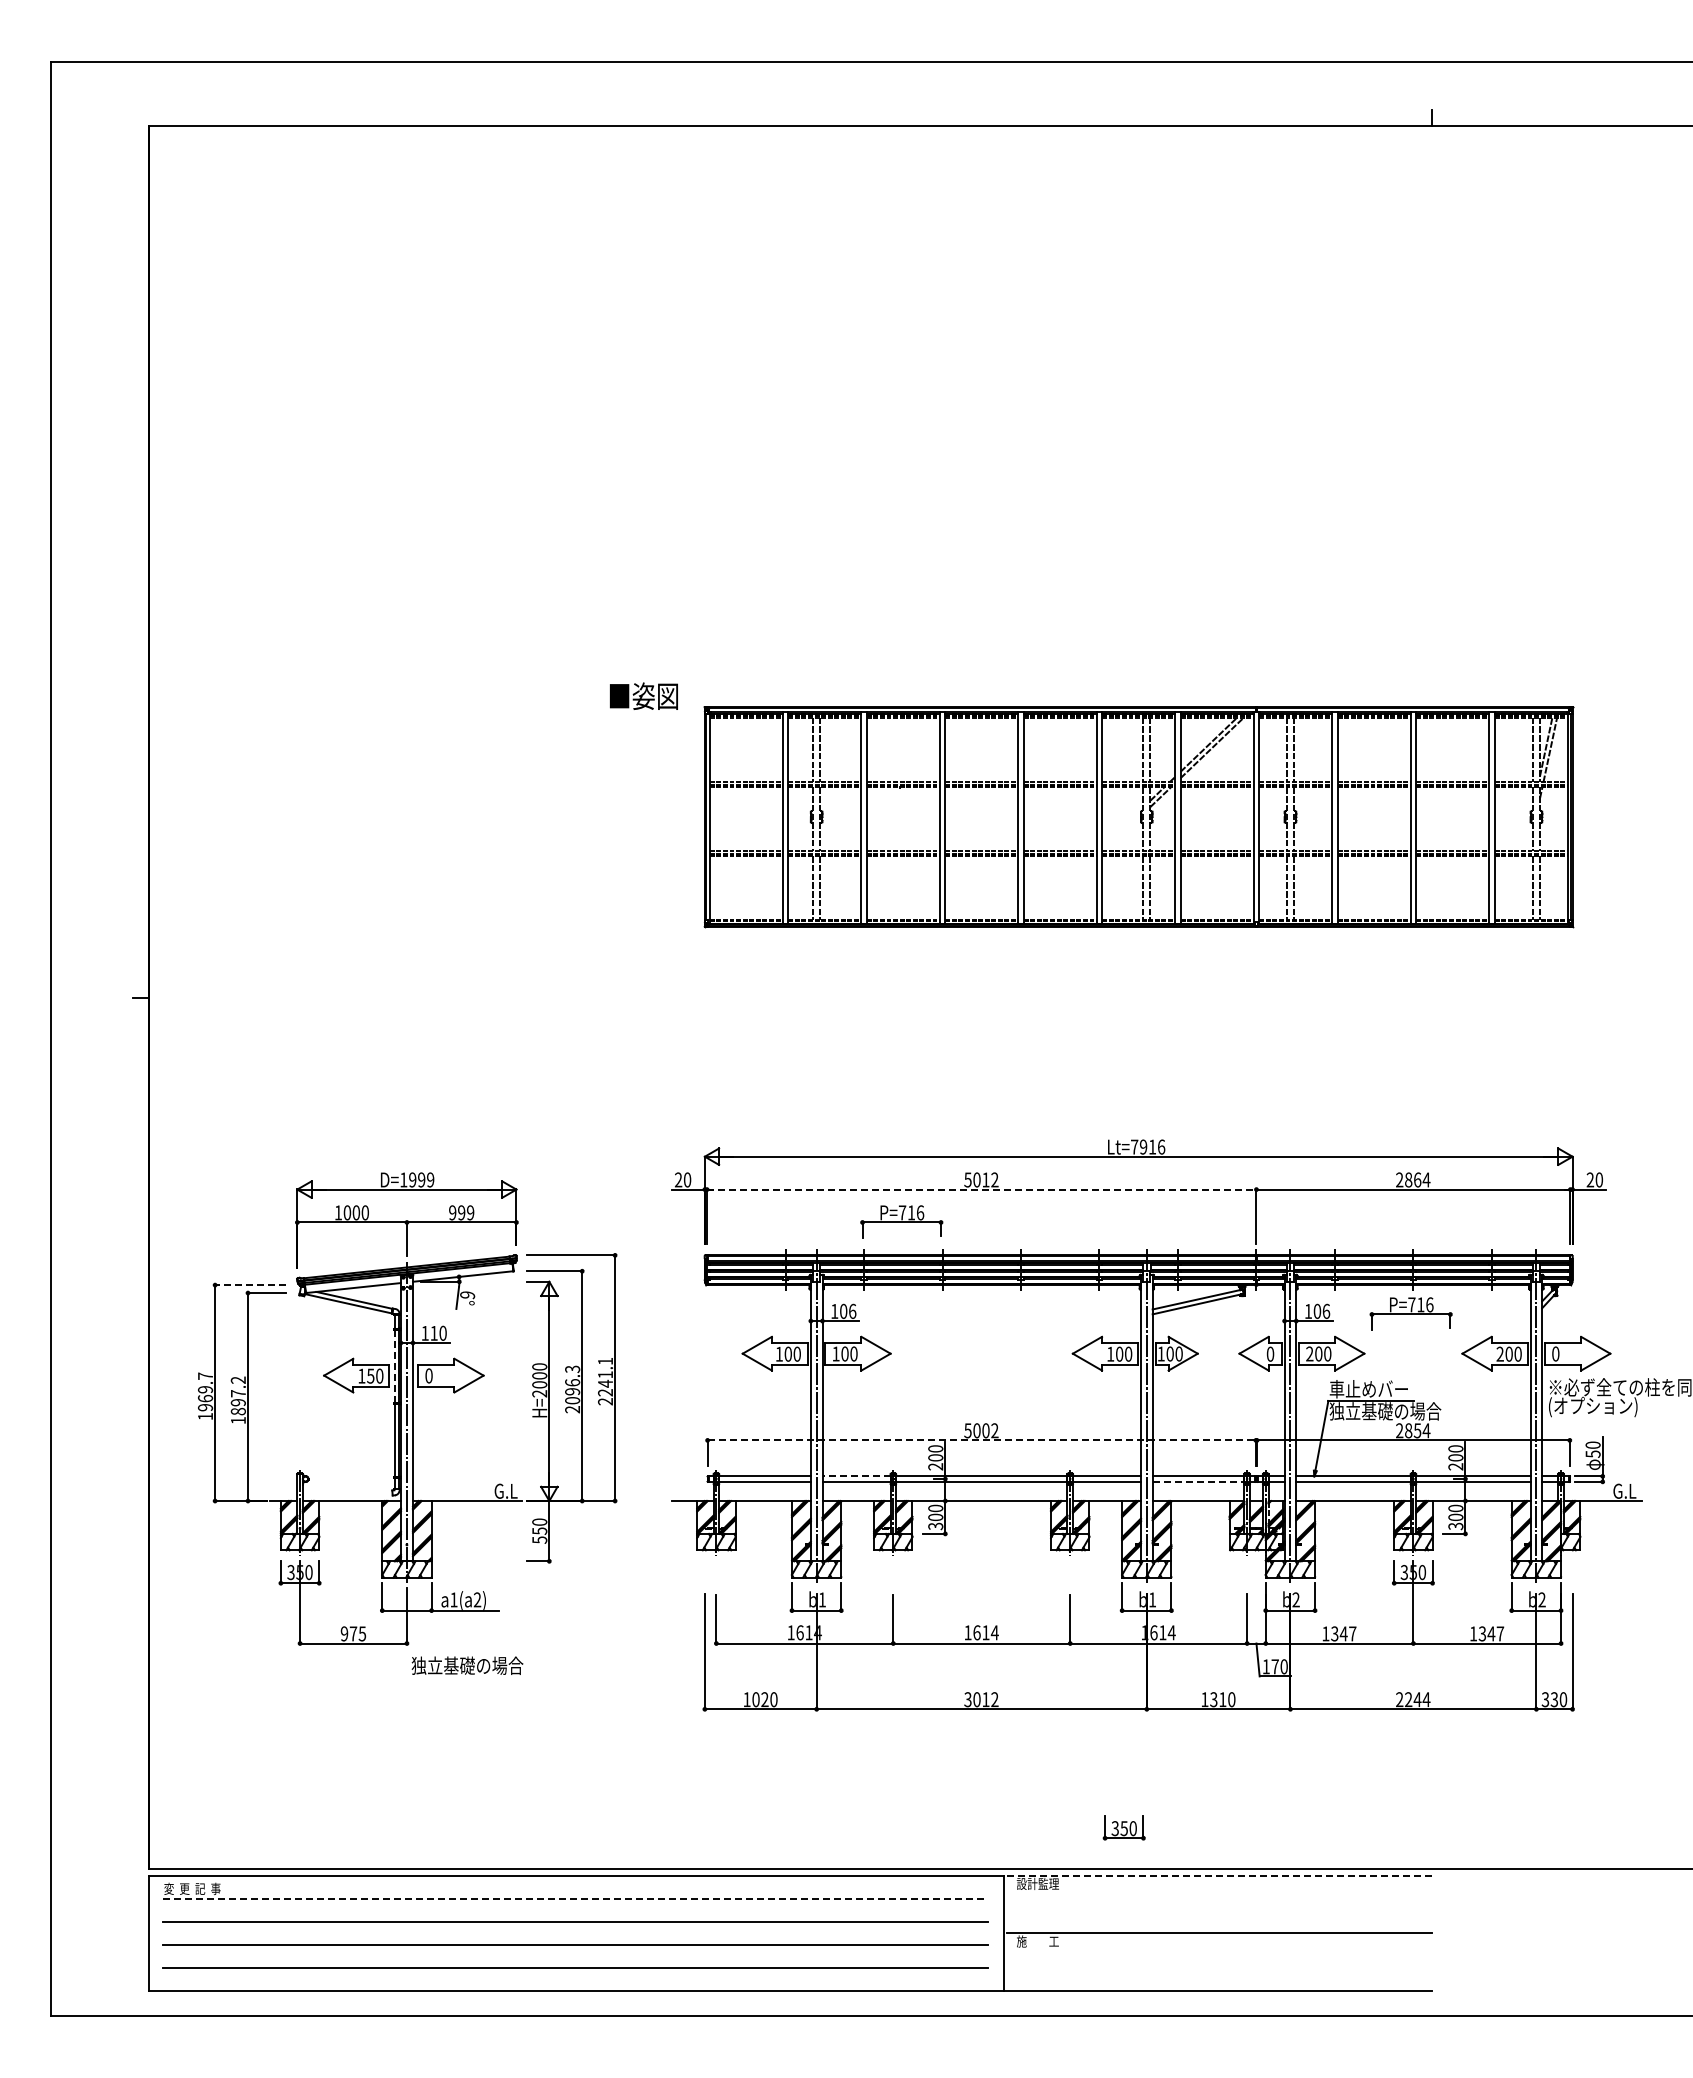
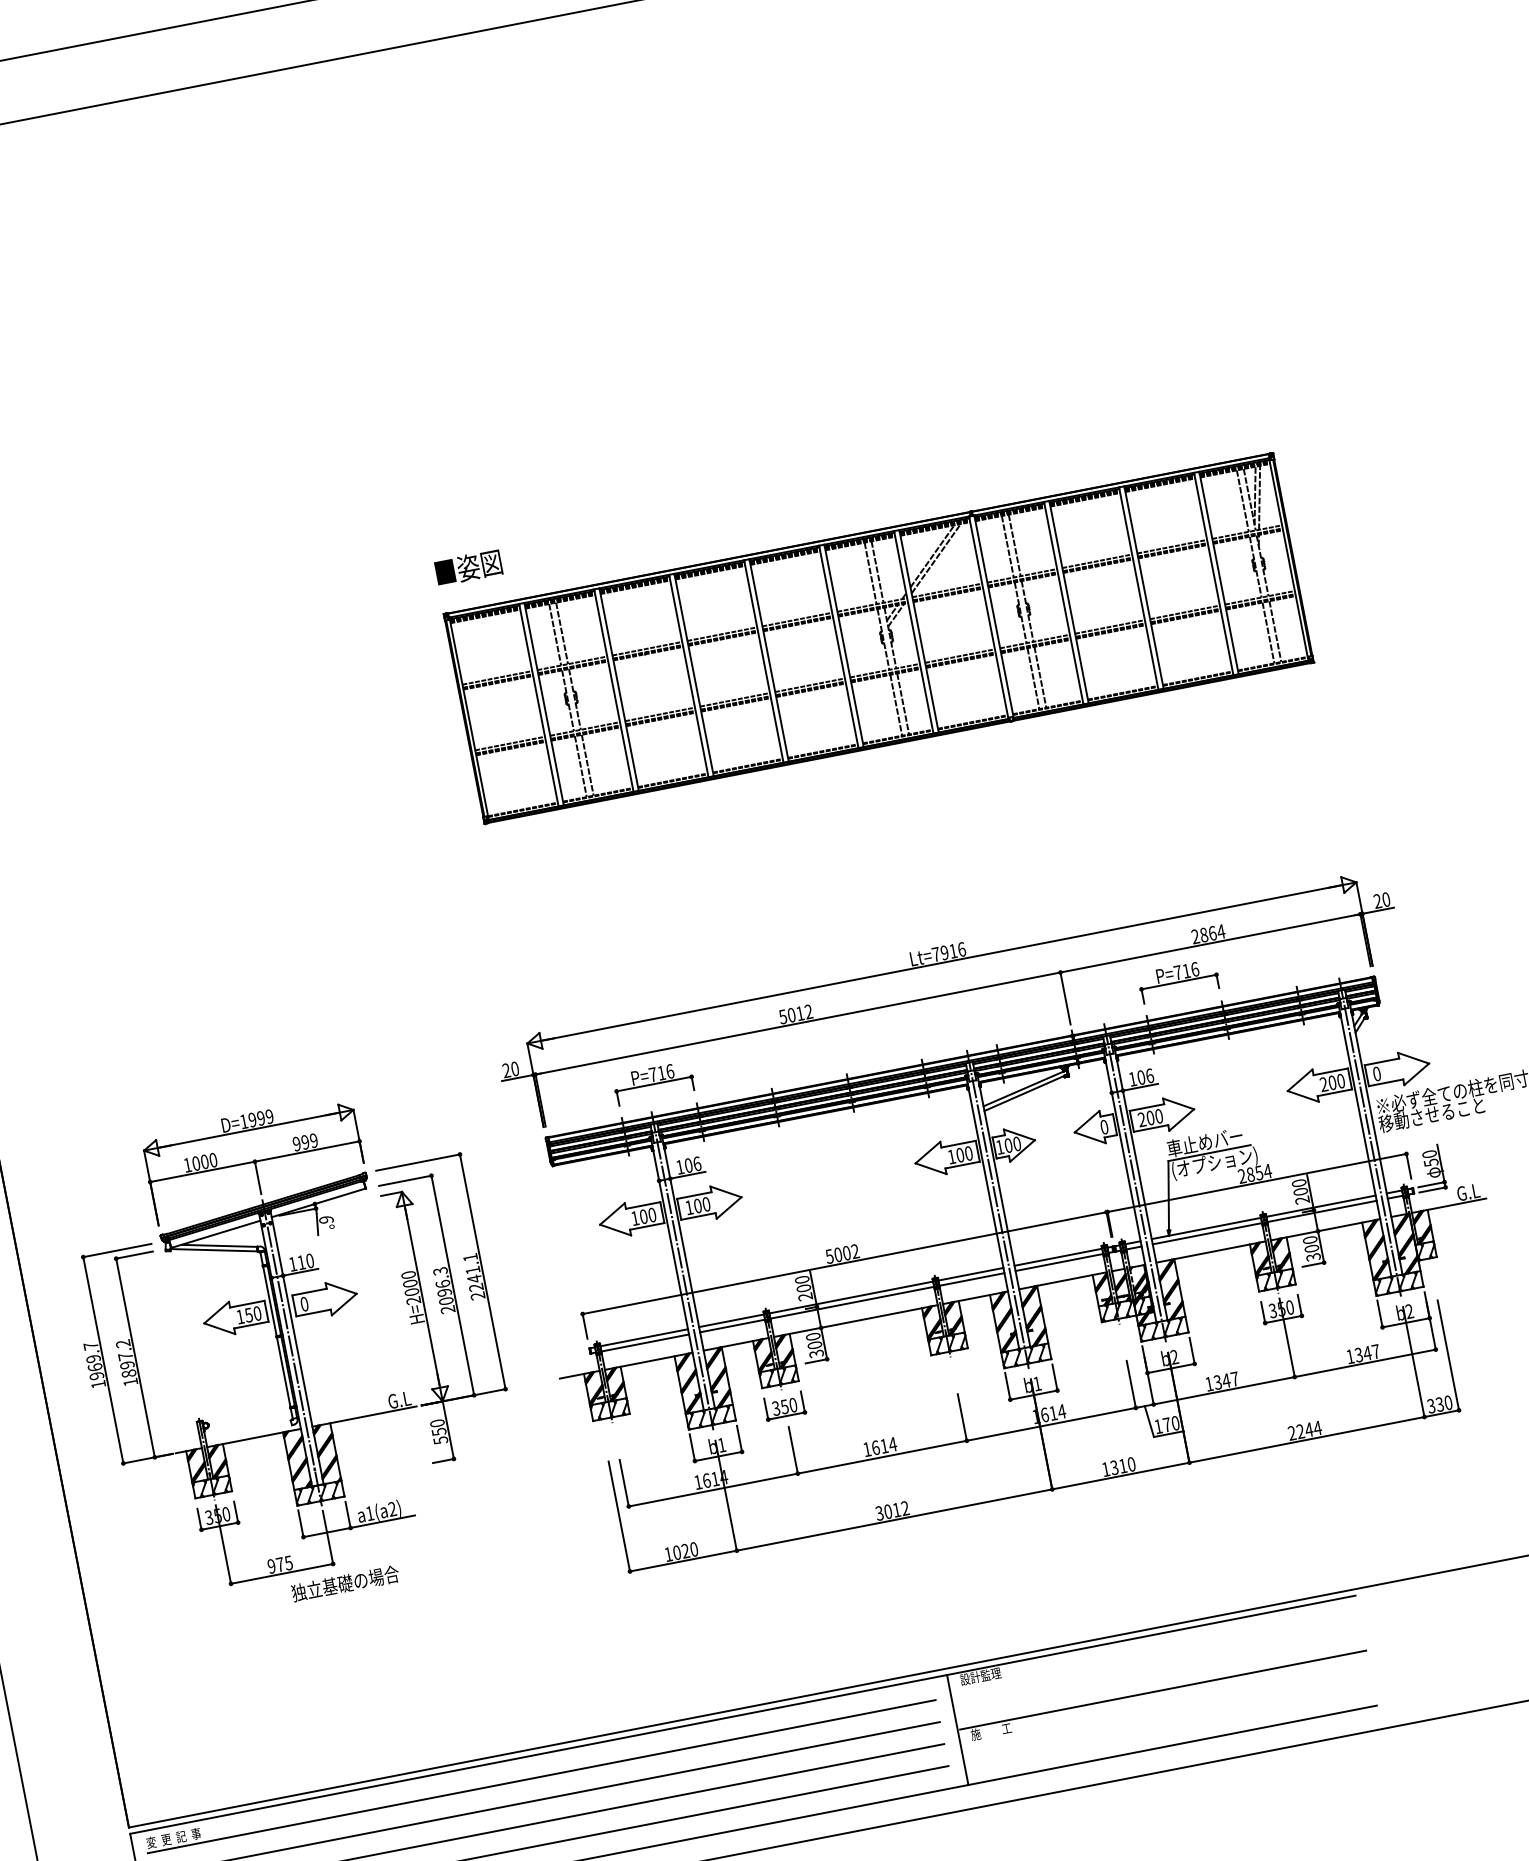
text: (643, 695) -> (468, 567), moved
line: (981, 1189) -> (797, 1023), dashed -> solid
part: (901, 1221) -> (653, 1083), moved
line: (250, 1285) -> (117, 1250), dashed -> solid
part: (1410, 1313) -> (1178, 981), moved
line: (394, 1366) -> (269, 1301), dashed -> solid
text: (1602, 1406) -> (1431, 1115), (オプション) -> 移動させること
text: (1385, 1412) -> (1225, 1161), 独立基礎の場合 -> (オプション)
line: (982, 1440) -> (845, 1263), dashed -> solid
line: (856, 1476) -> (731, 1320), dashed -> solid
line: (1198, 1481) -> (1059, 1262), dashed -> solid
text: (467, 1665) -> (345, 1583), moved
part: (1123, 1827) -> (783, 1405), moved
line: (1218, 1875) -> (1151, 1634), dashed -> solid
line: (576, 1898) -> (542, 1776), dashed -> solid

